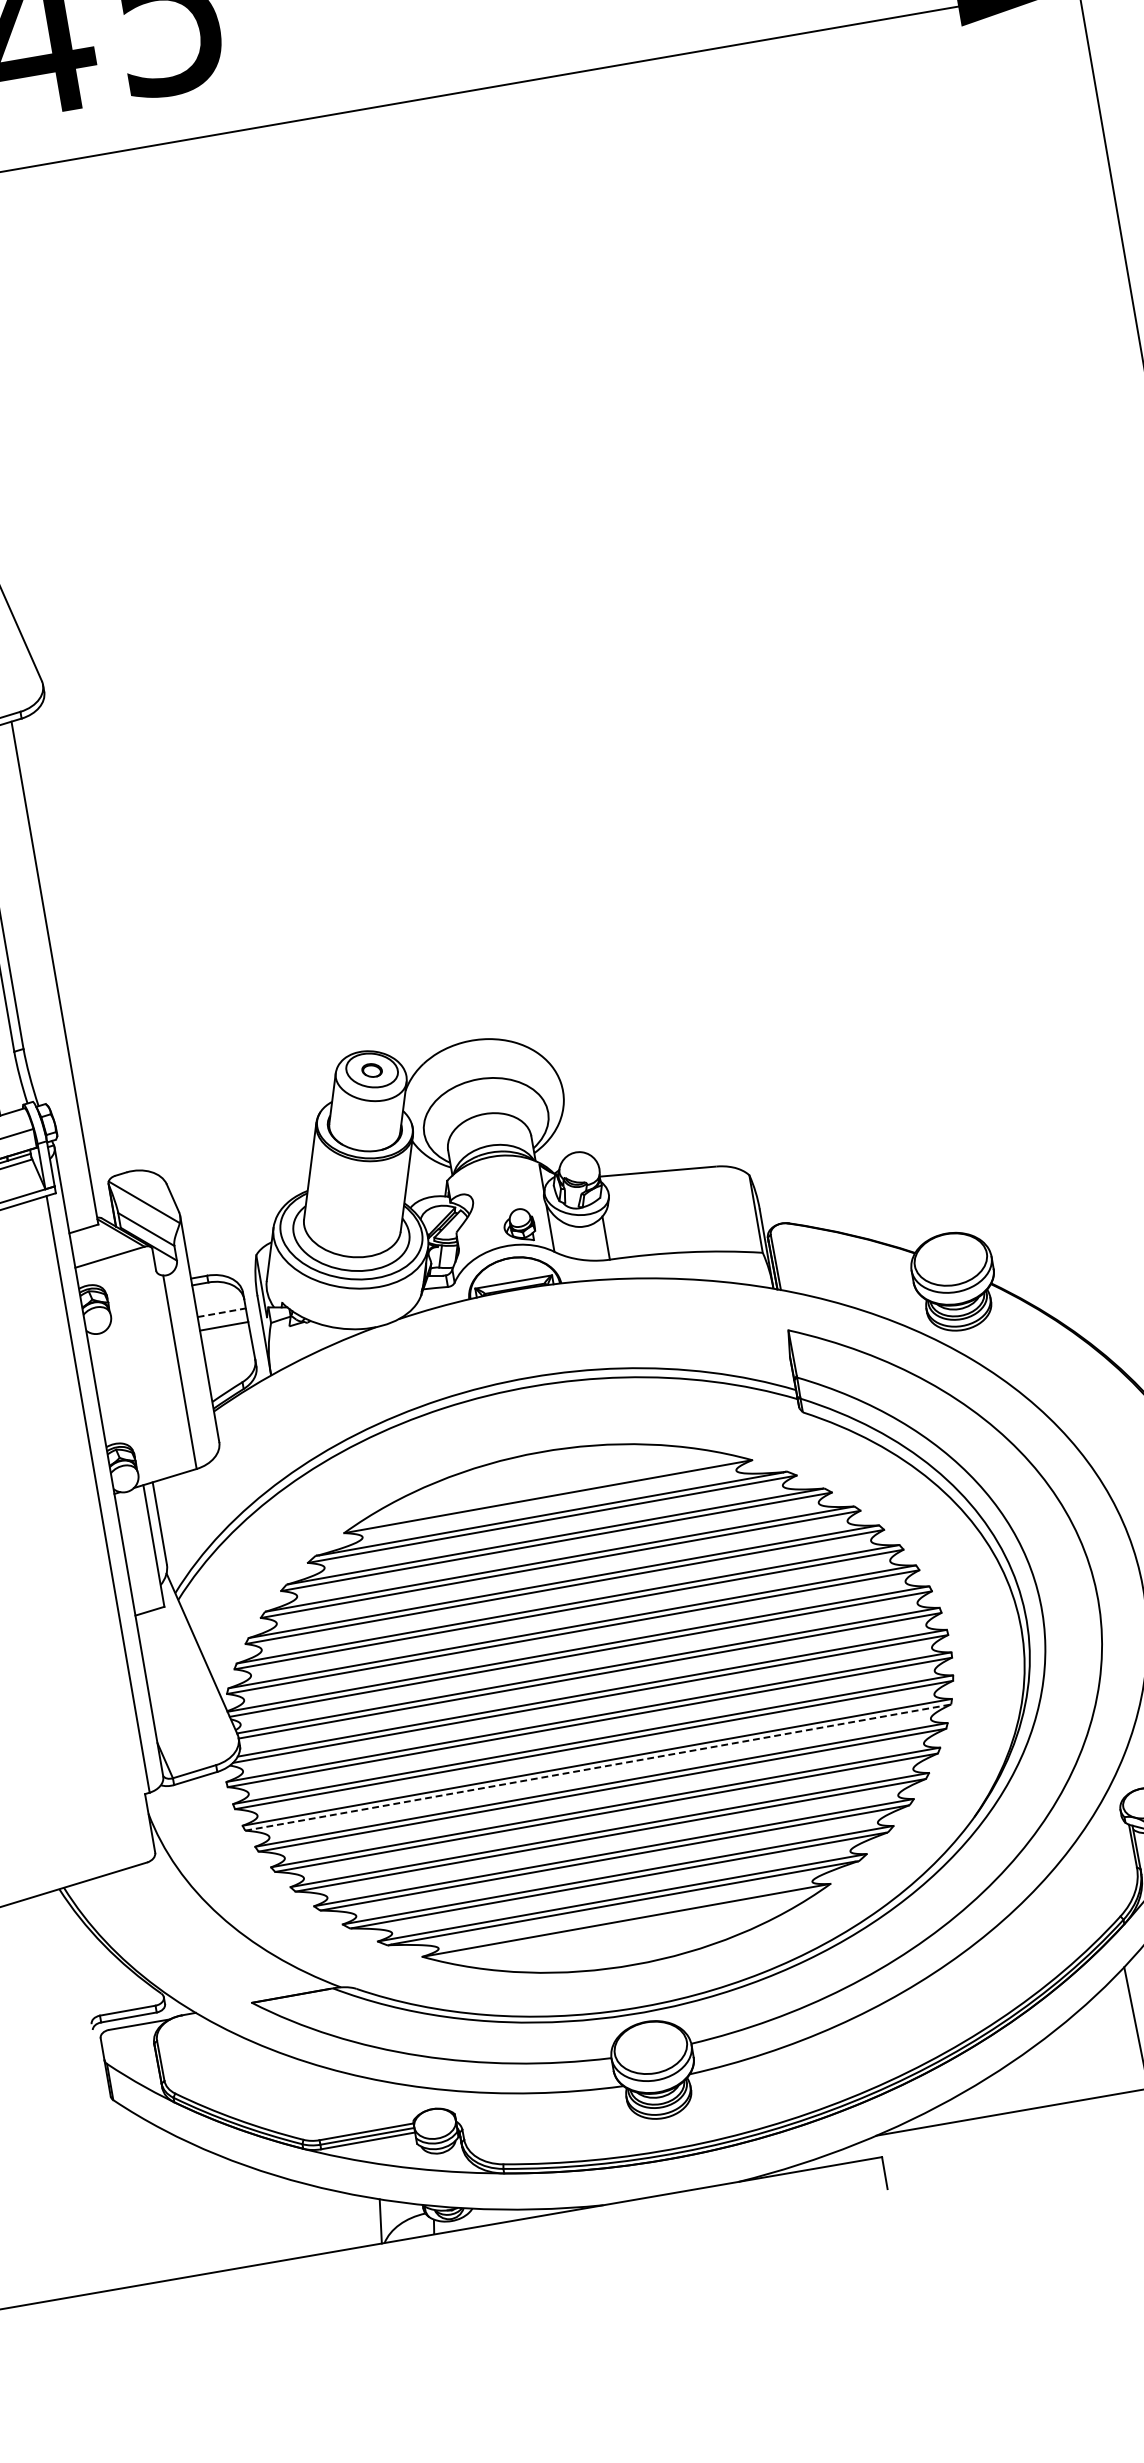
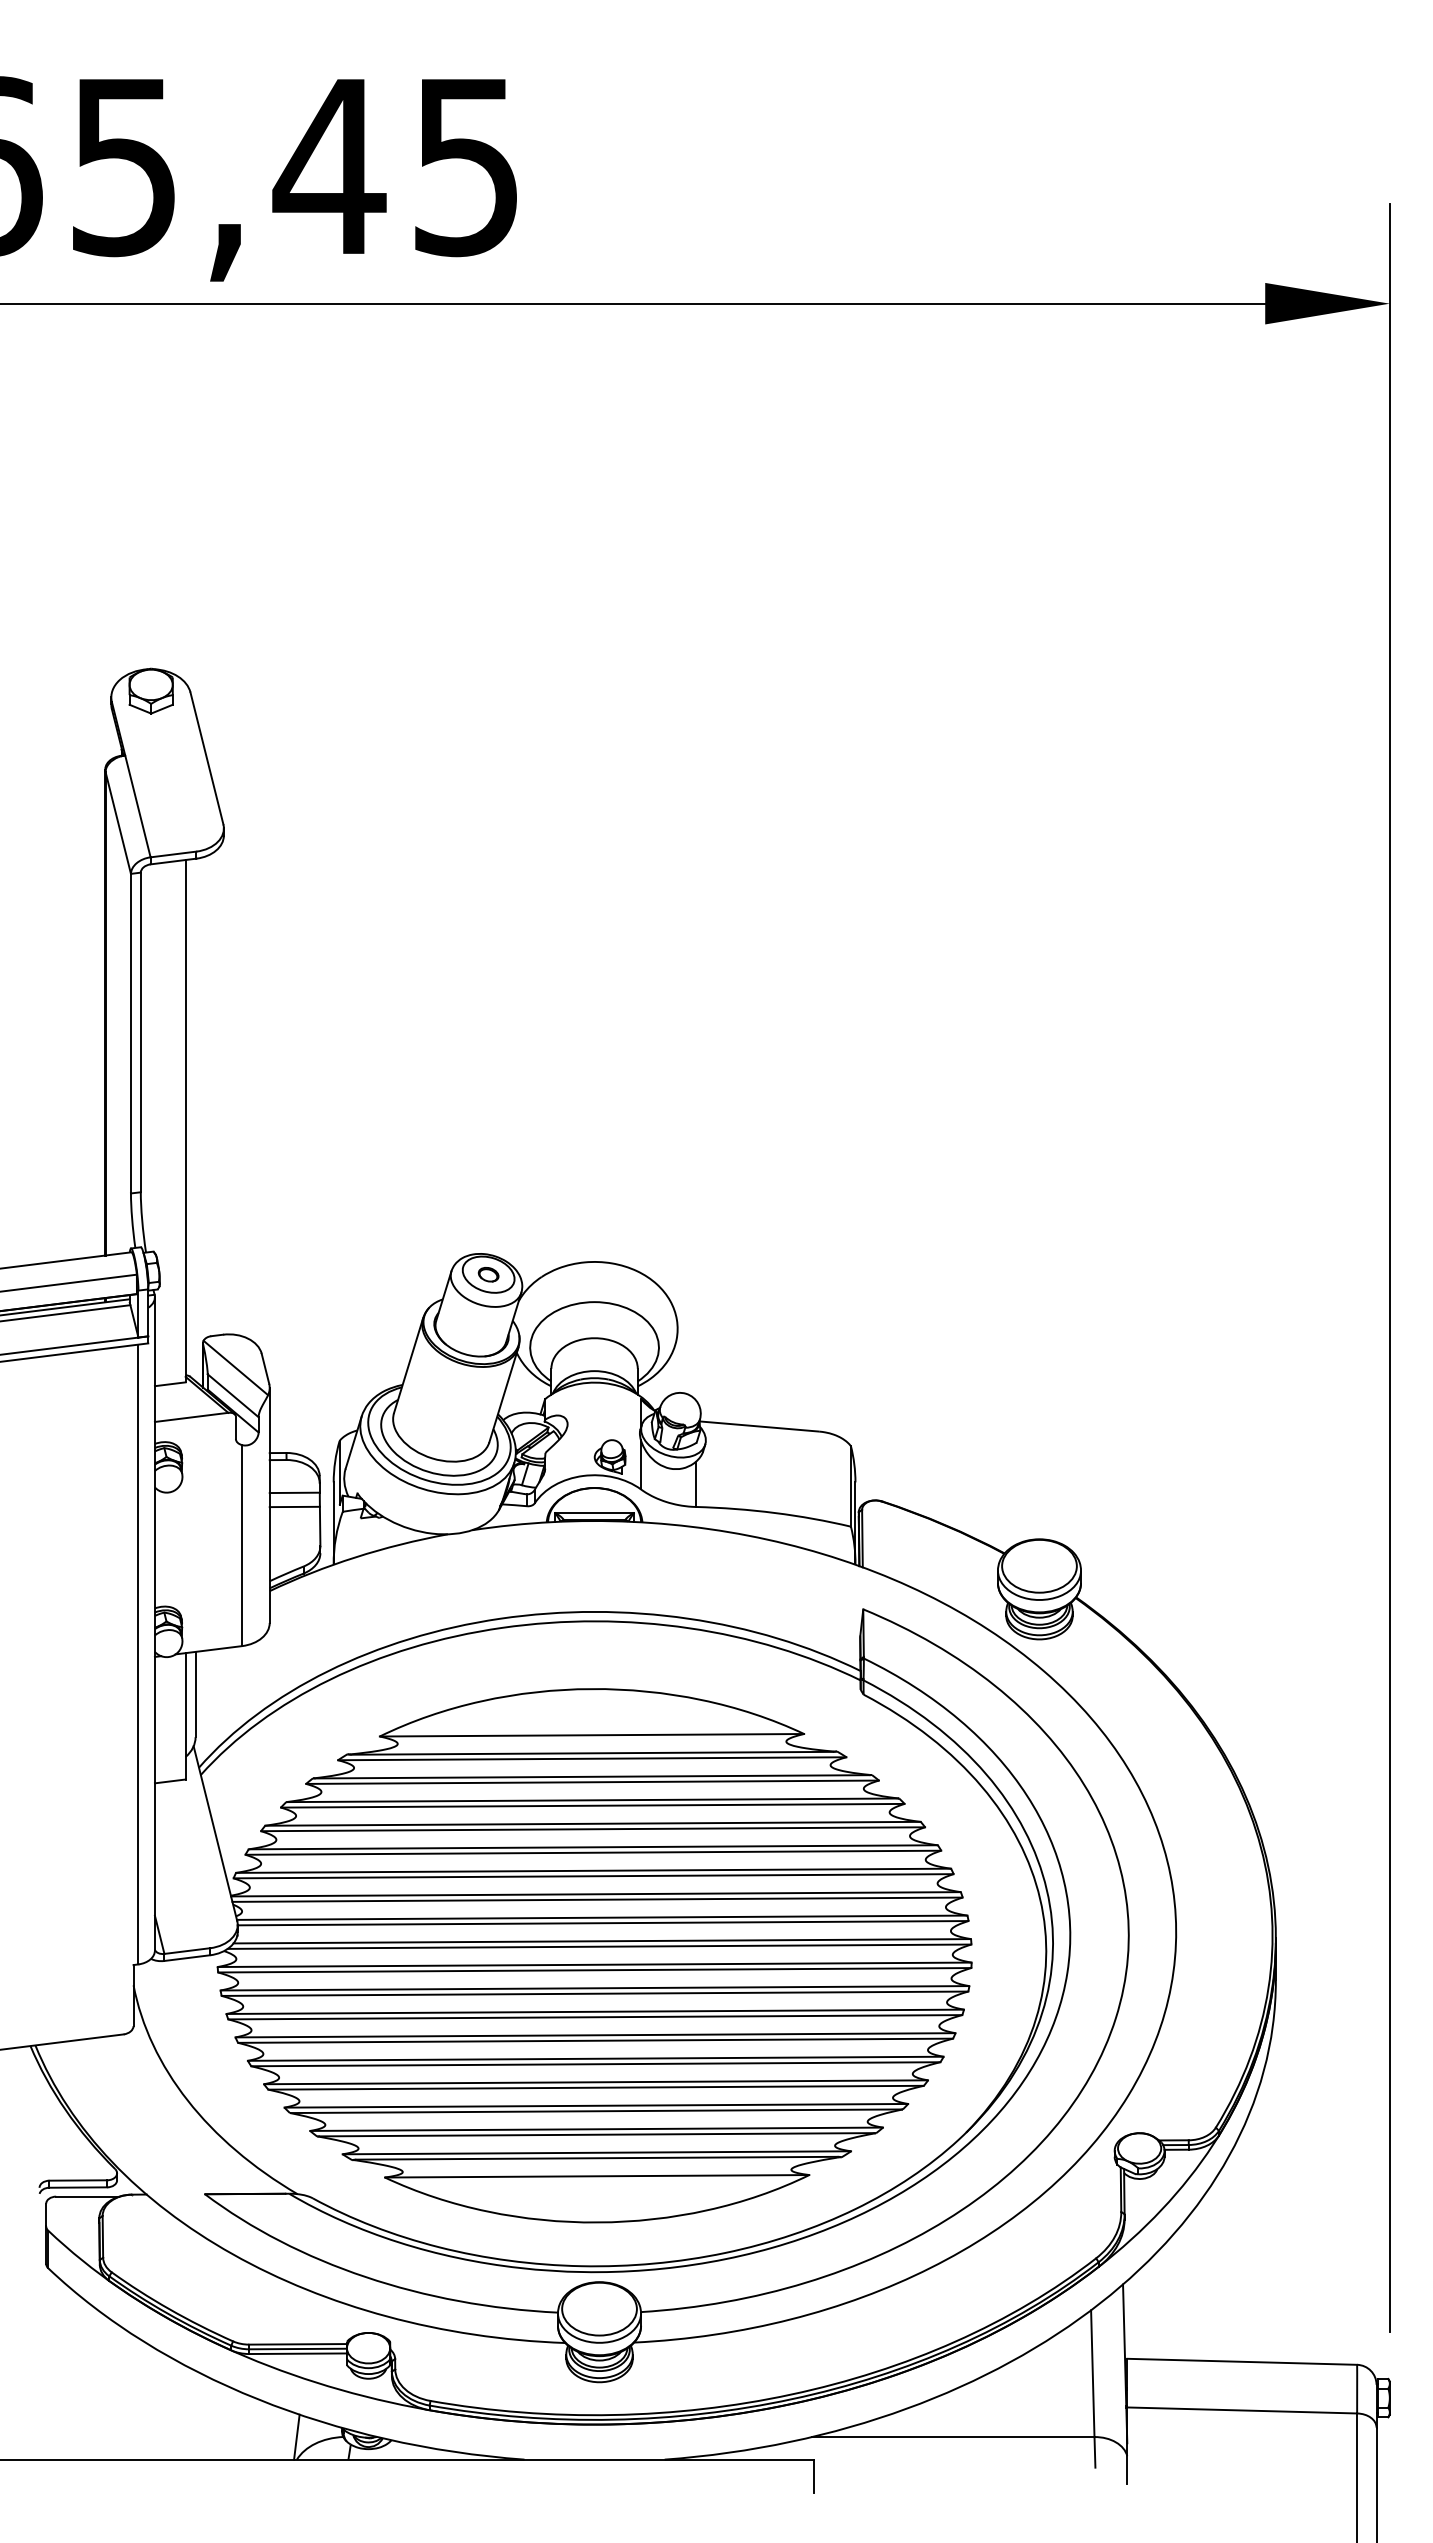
line: (222, 1312) -> (295, 1492), dashed -> solid
line: (598, 1767) -> (595, 2017), dashed -> solid

